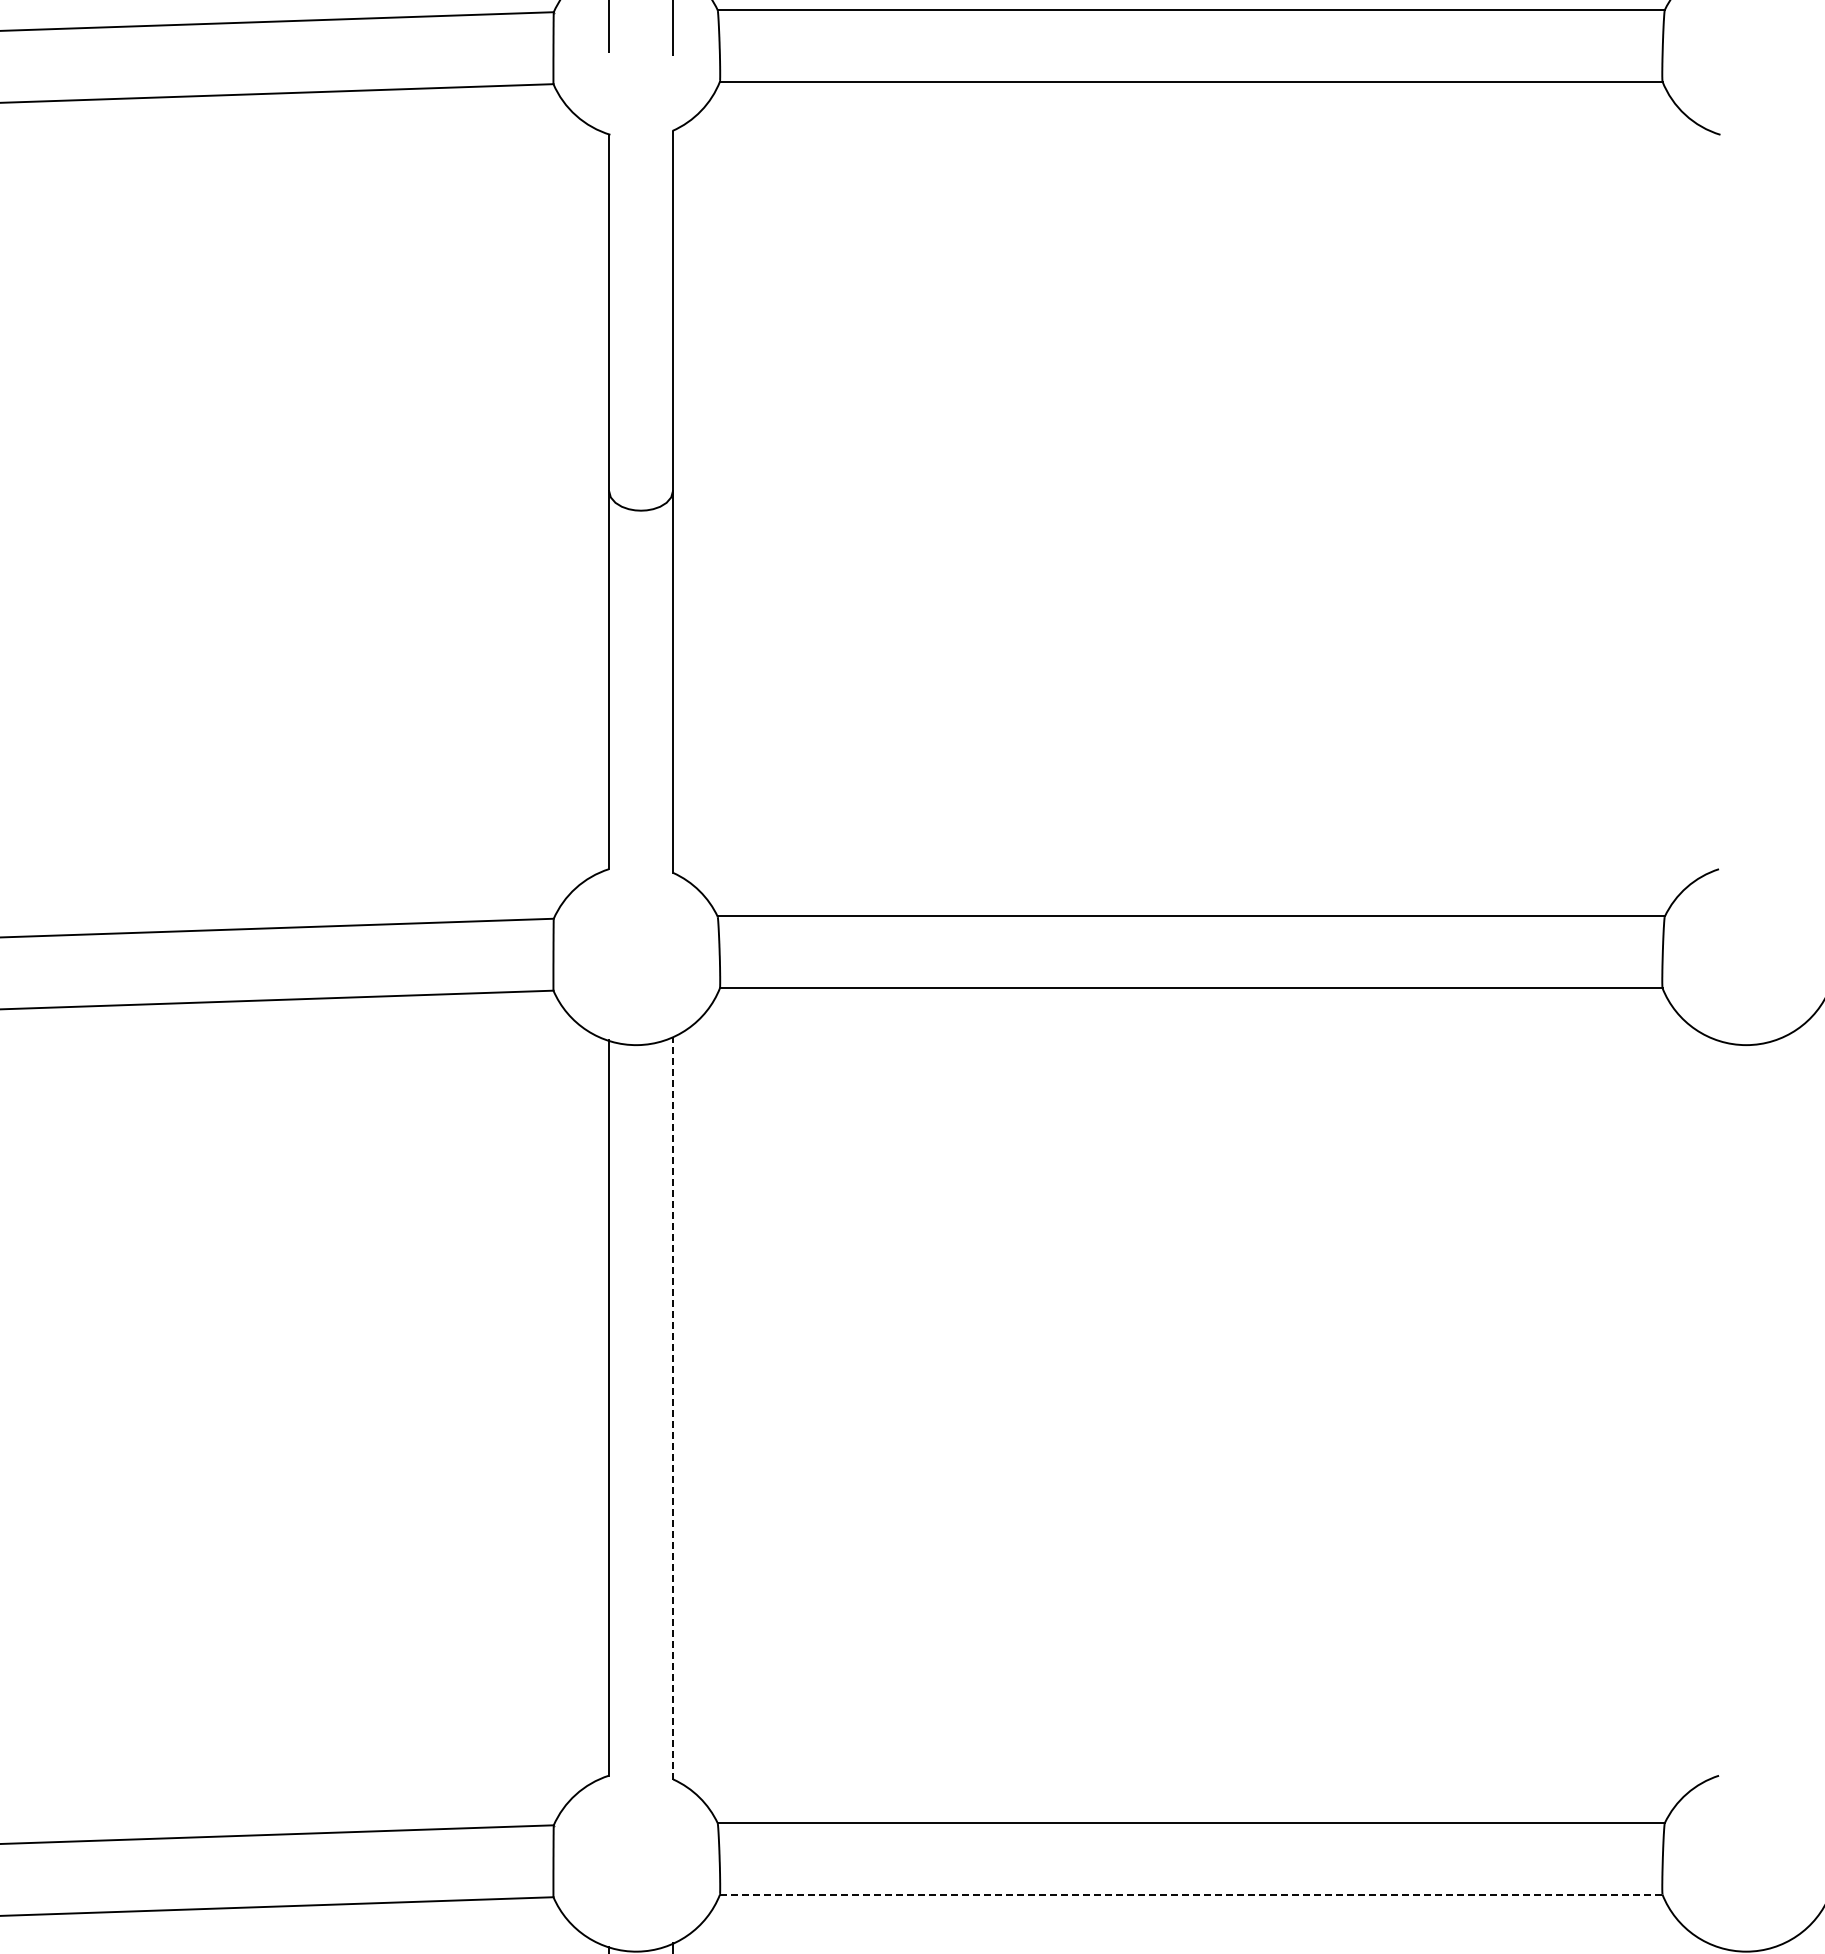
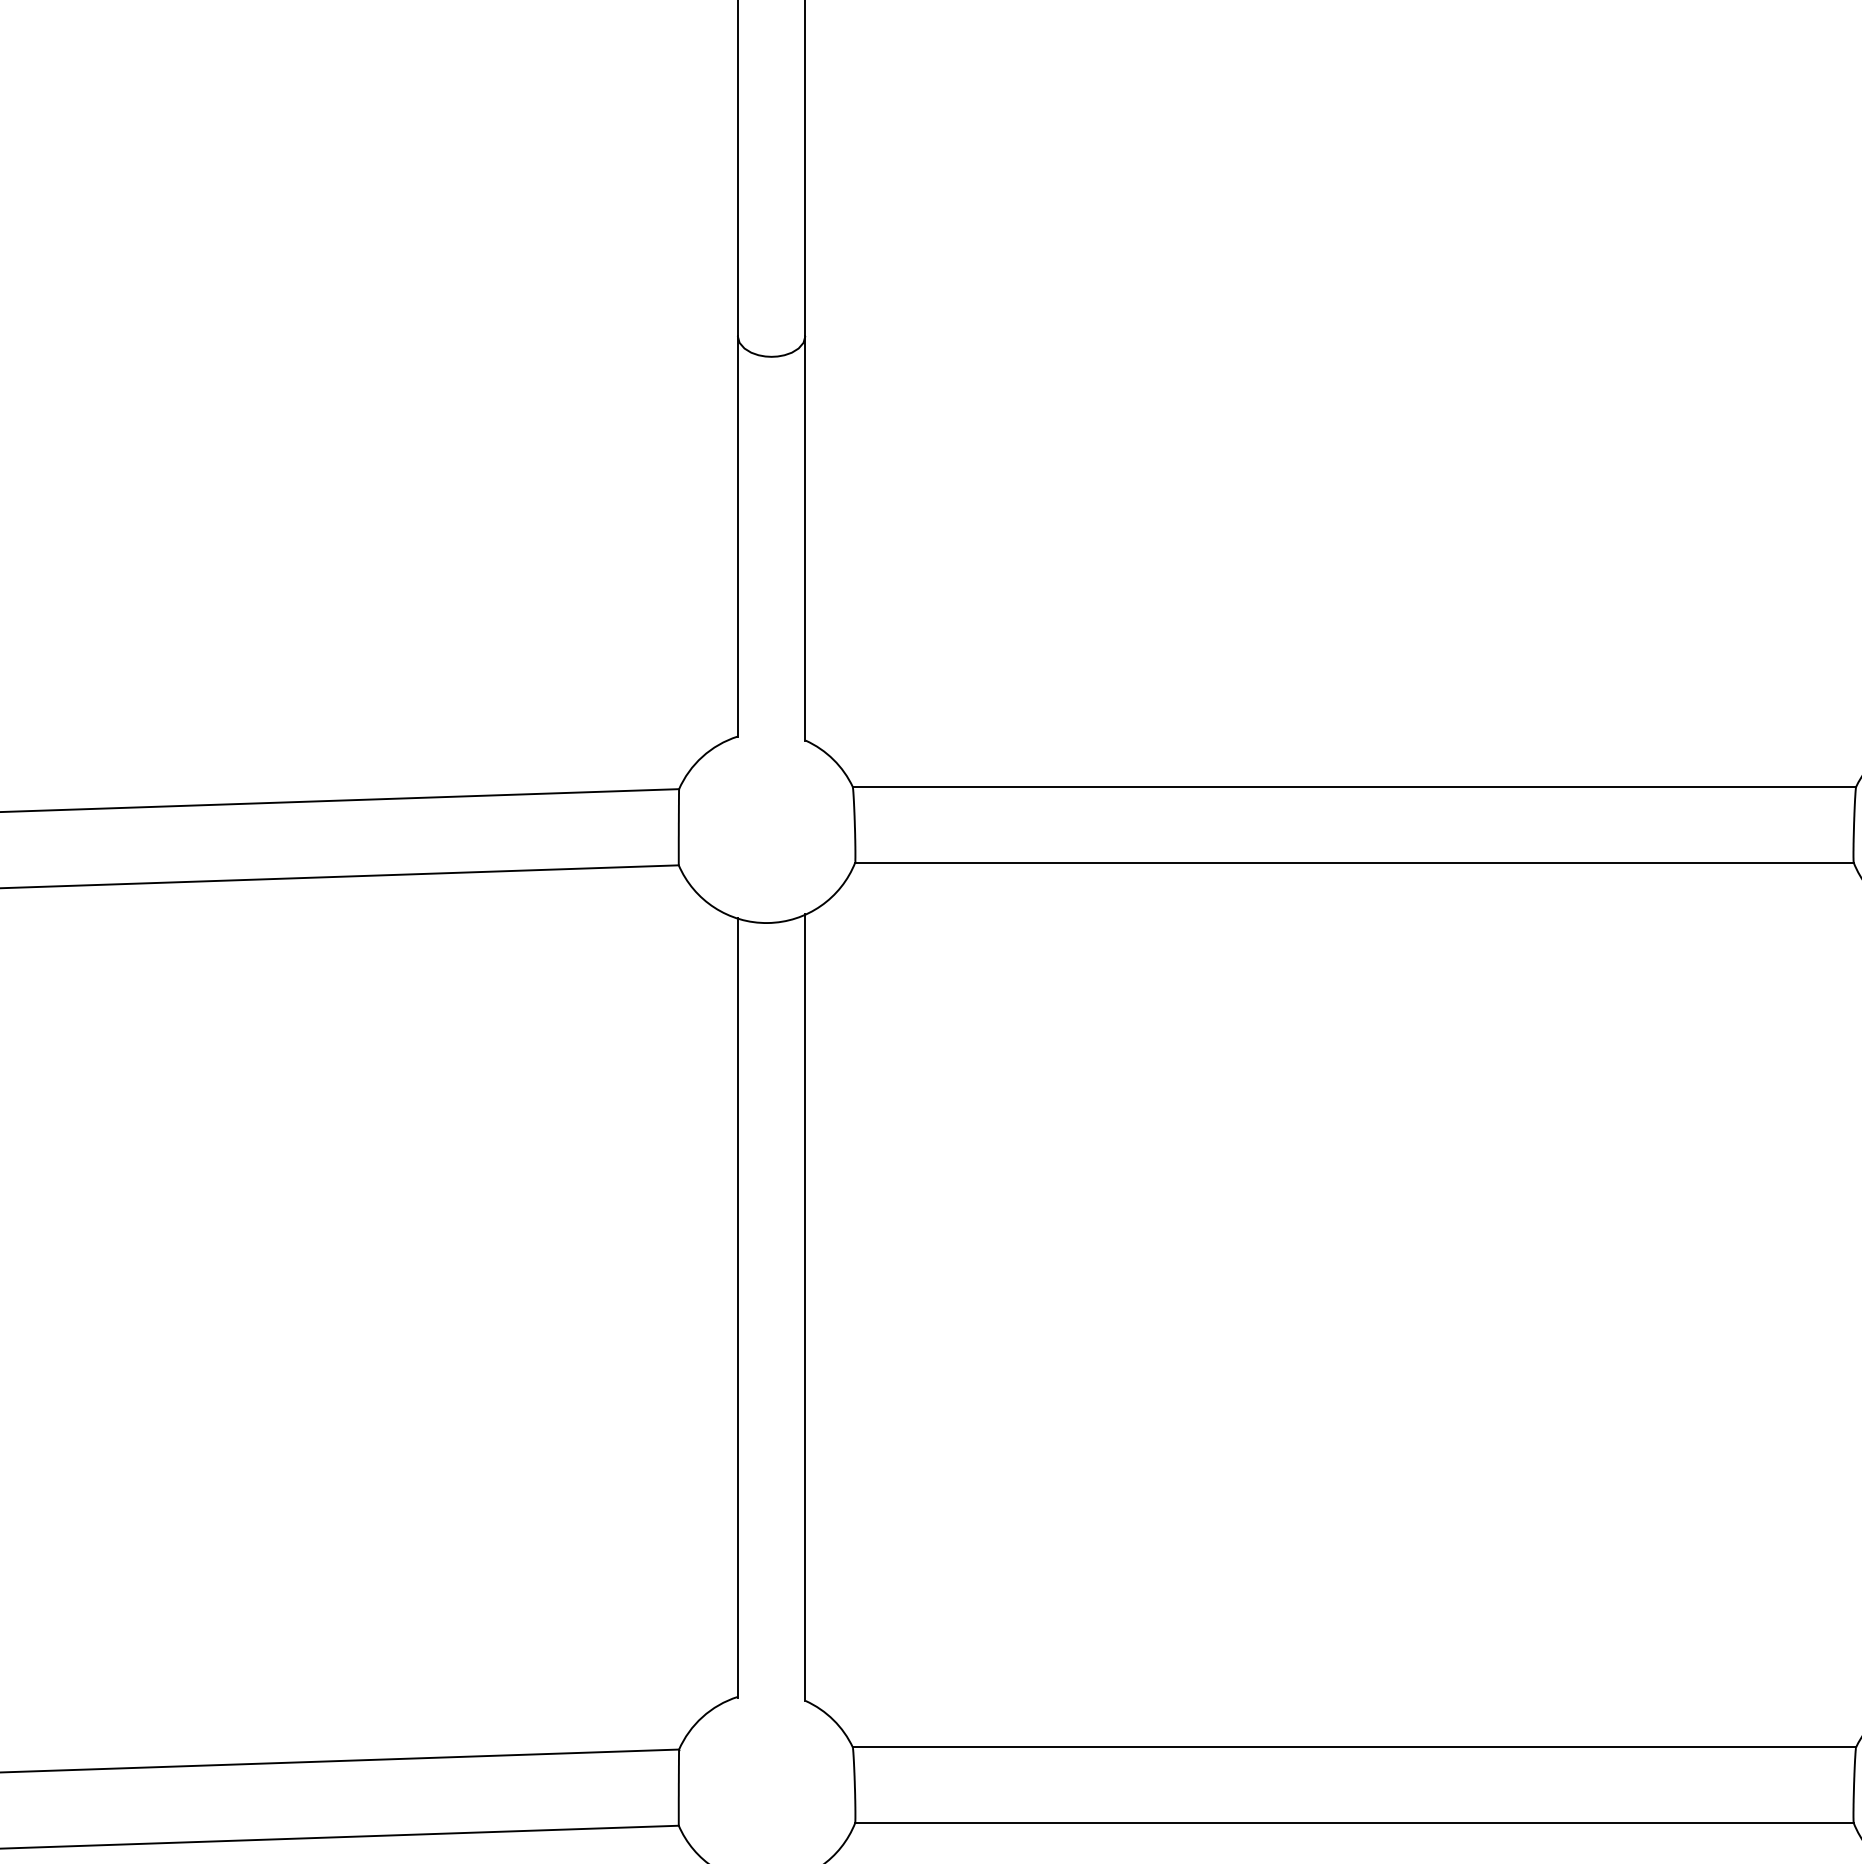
line: (673, 1408) -> (805, 1307), dashed -> solid
line: (1191, 1894) -> (1354, 1822), dashed -> solid

